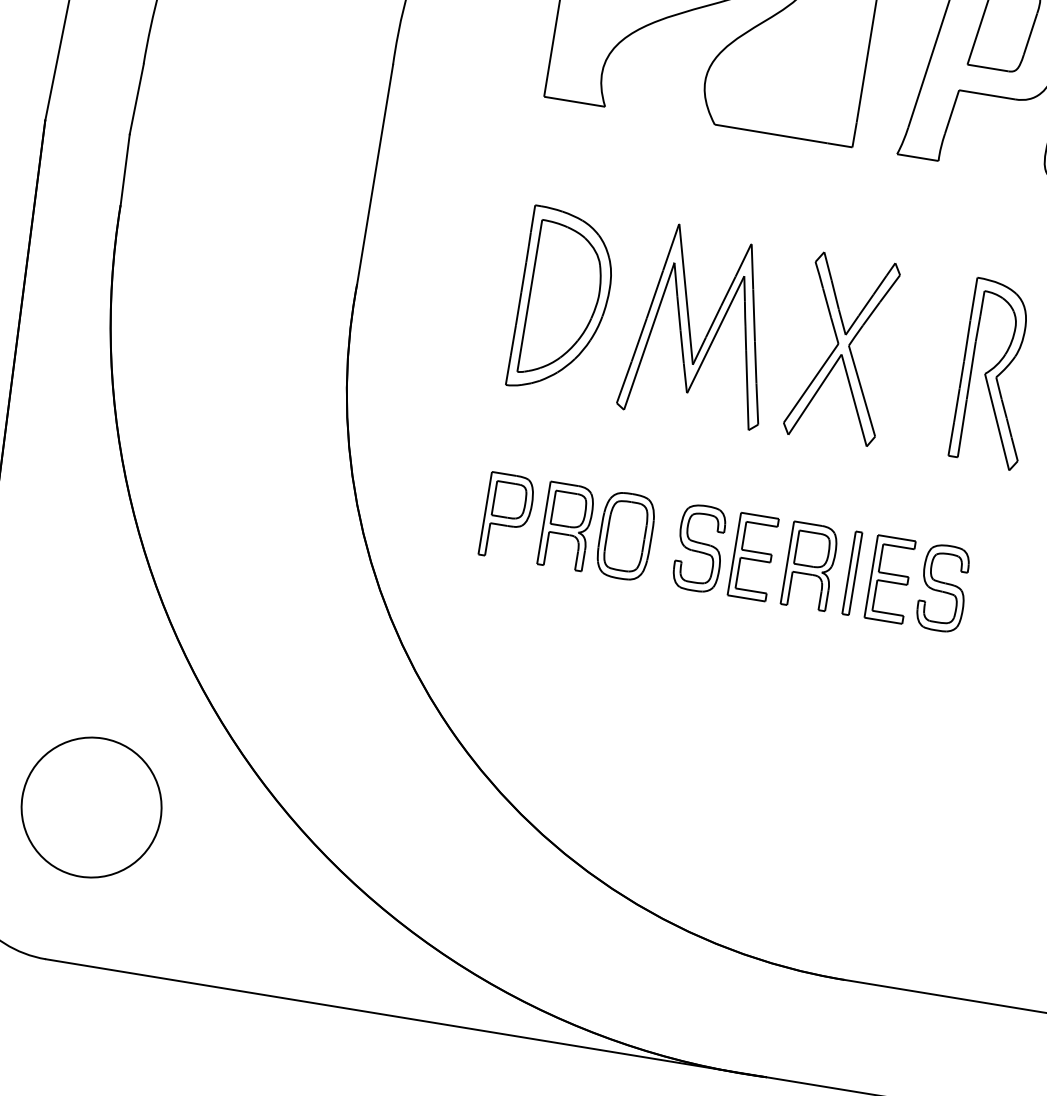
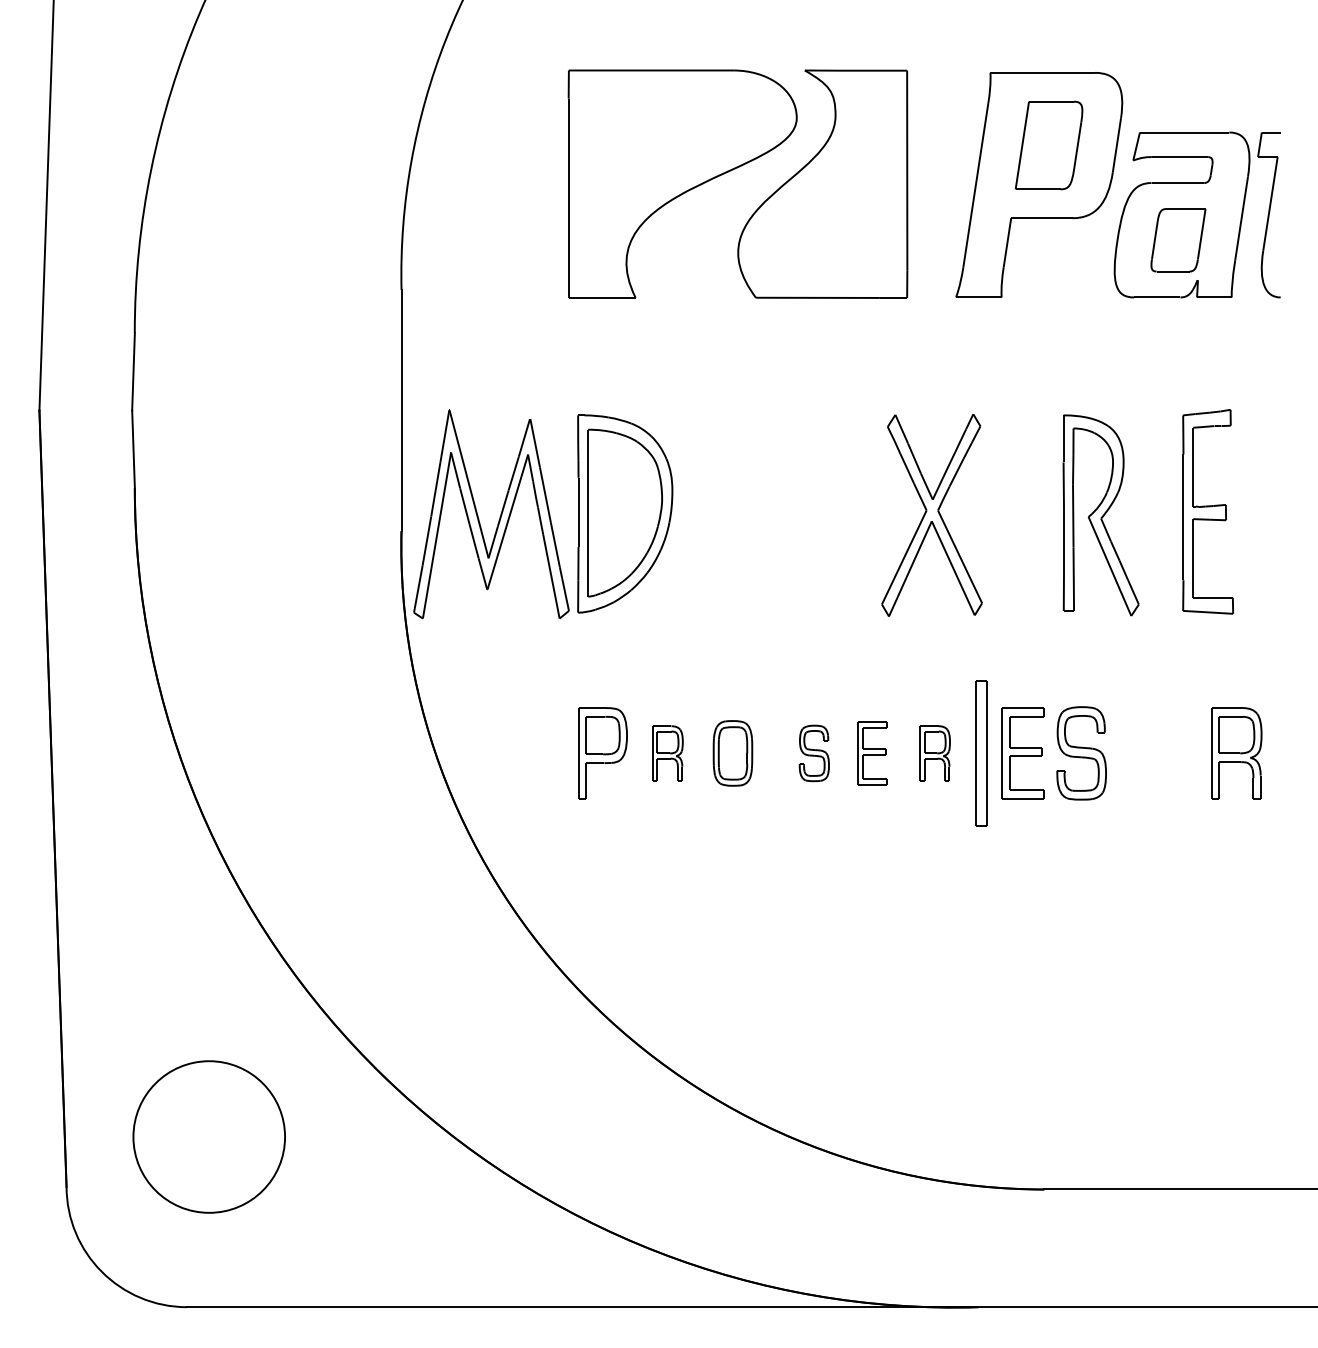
part: (709, 328) -> (499, 516), moved
part: (566, 526) -> (667, 753), size x0.6
part: (625, 536) -> (732, 753), size x0.7
part: (700, 548) -> (814, 753), size x0.6
part: (752, 557) -> (872, 753), size x0.7
part: (809, 566) -> (934, 753), size x0.6
part: (852, 573) -> (981, 753), size x1.6

